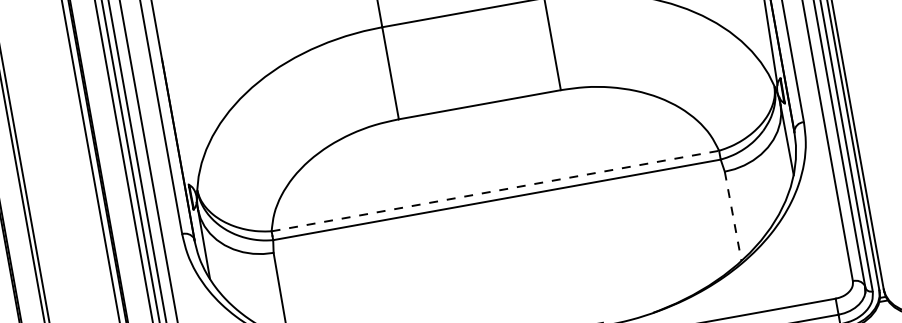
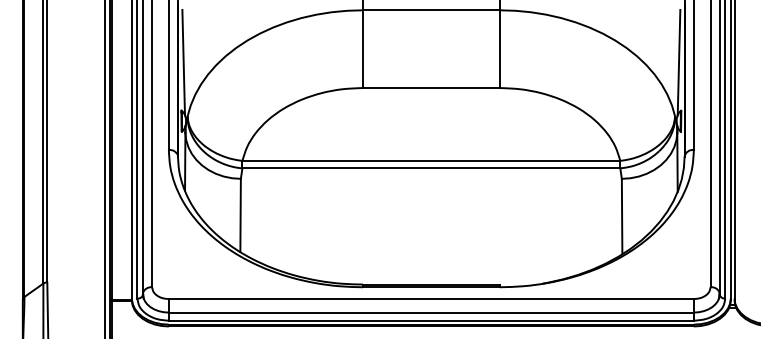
line: (180, 127) -> (183, 62), added
line: (495, 190) -> (431, 160), dashed -> solid
line: (733, 216) -> (622, 216), dashed -> solid

